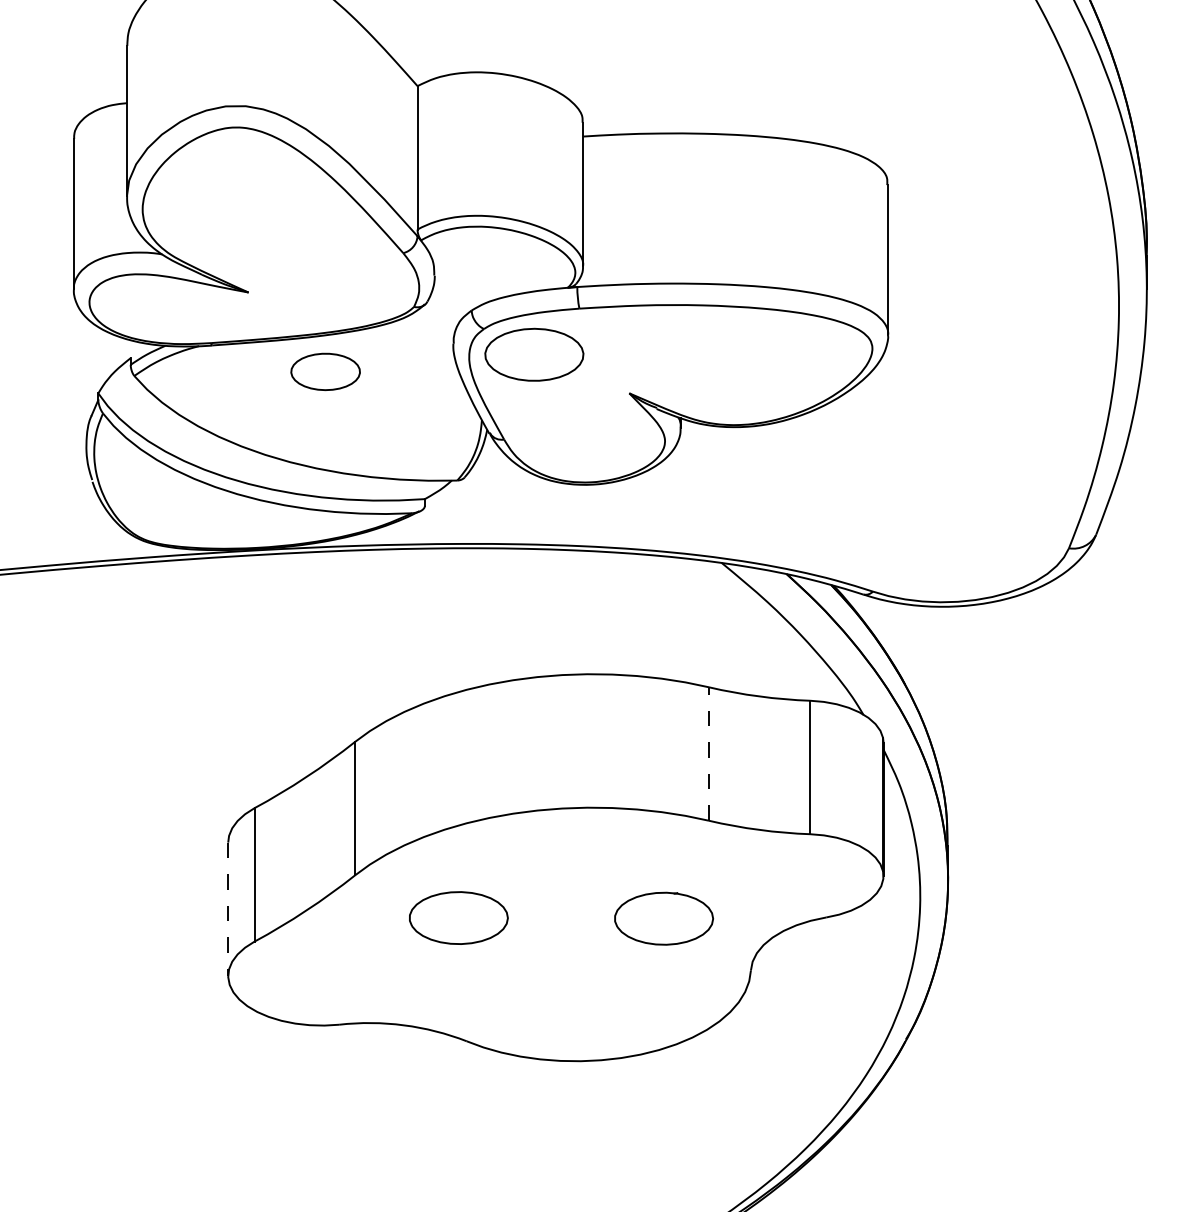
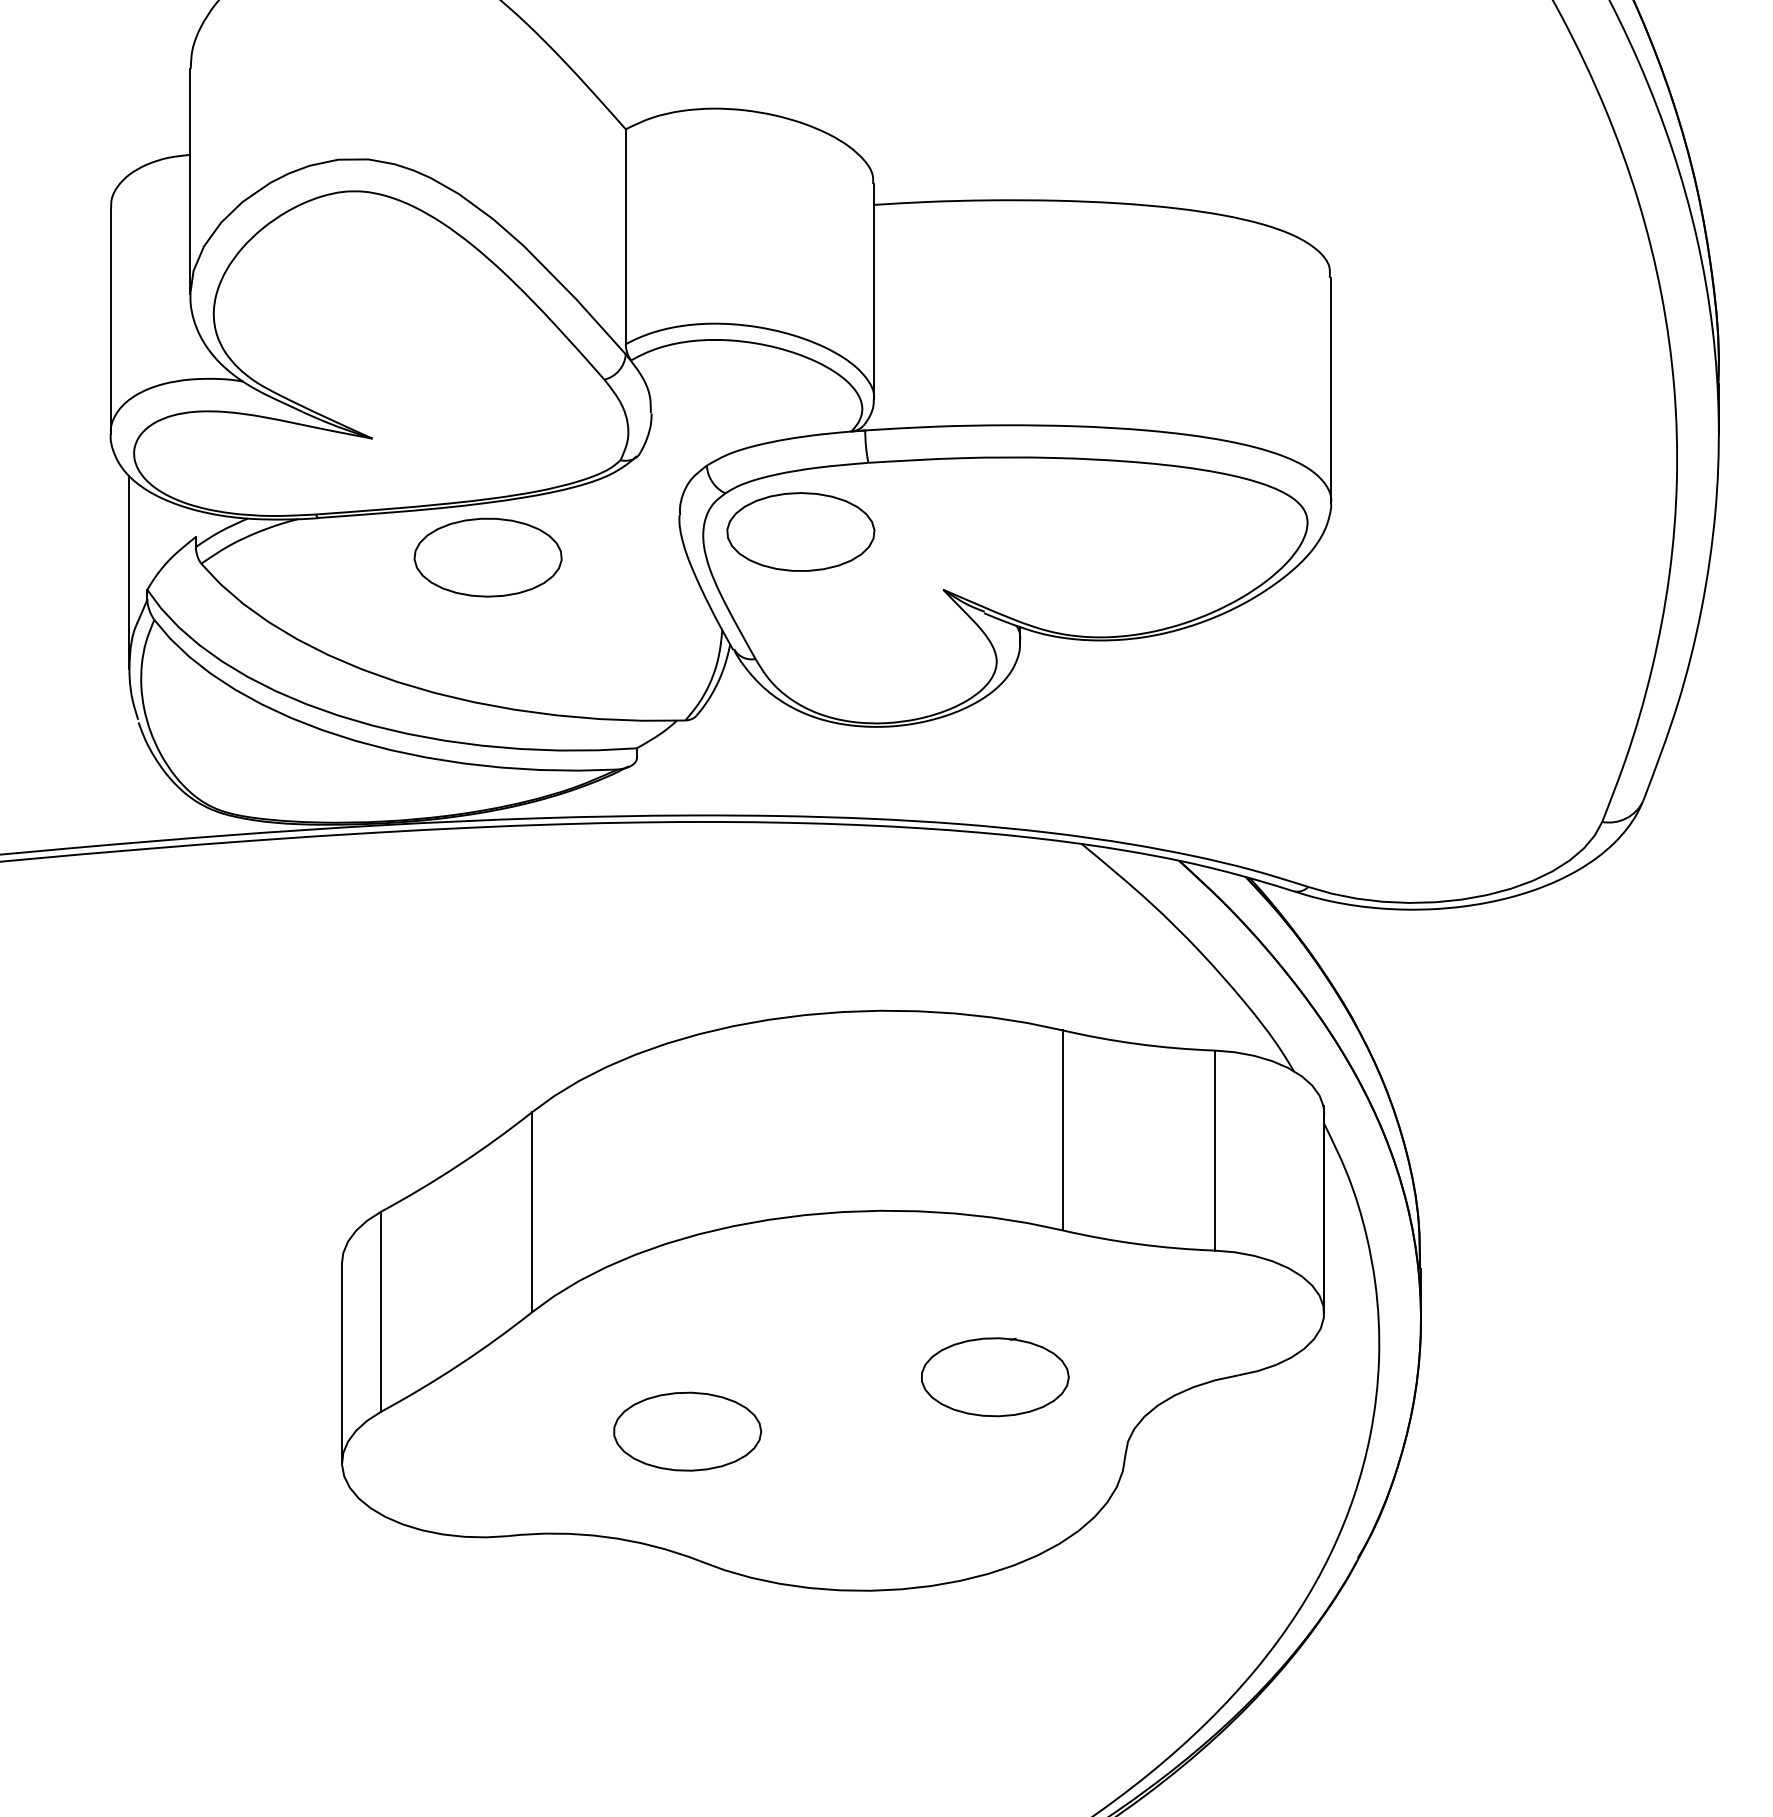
part: (325, 371) -> (487, 557), size x1.43
line: (86, 381) -> (129, 572), added
line: (708, 754) -> (1061, 1131), dashed -> solid
line: (228, 909) -> (342, 1363), dashed -> solid
part: (458, 917) -> (687, 1430), moved

